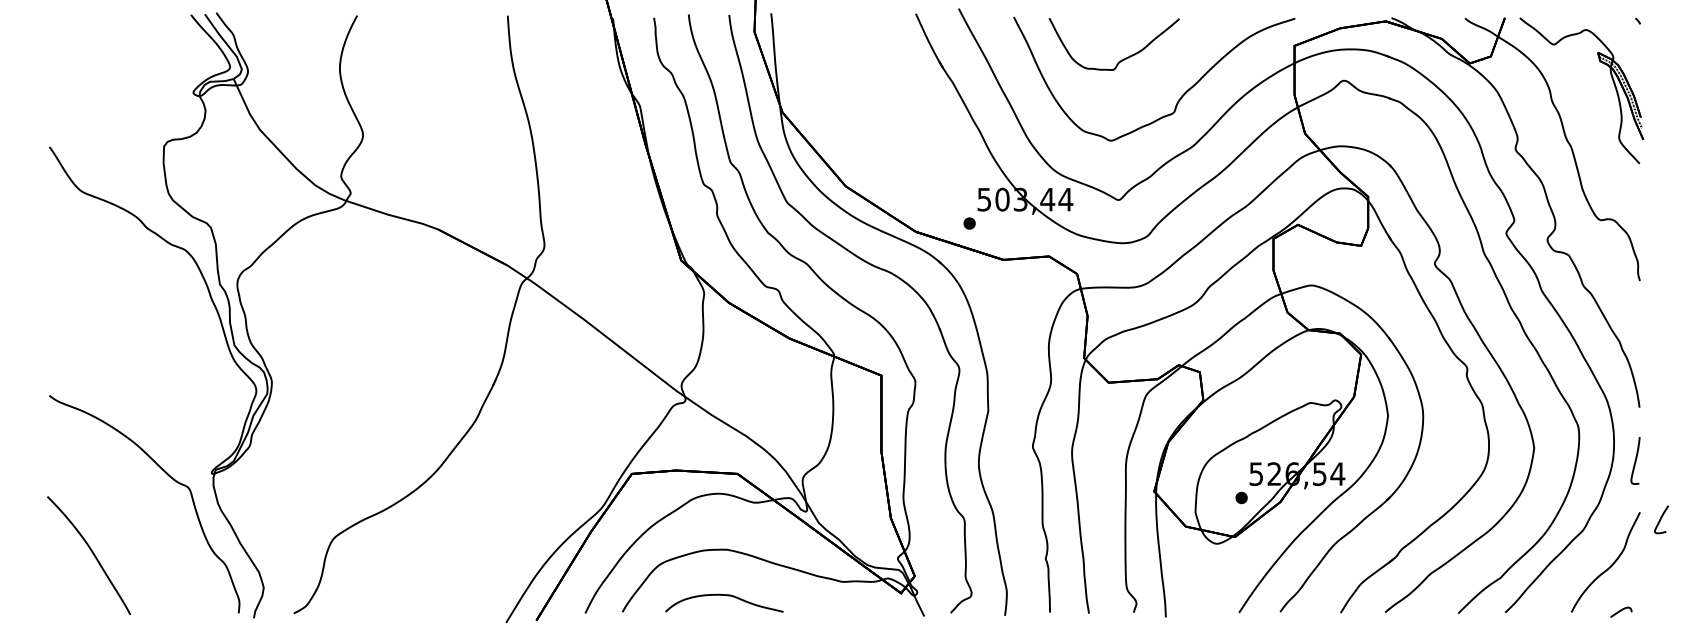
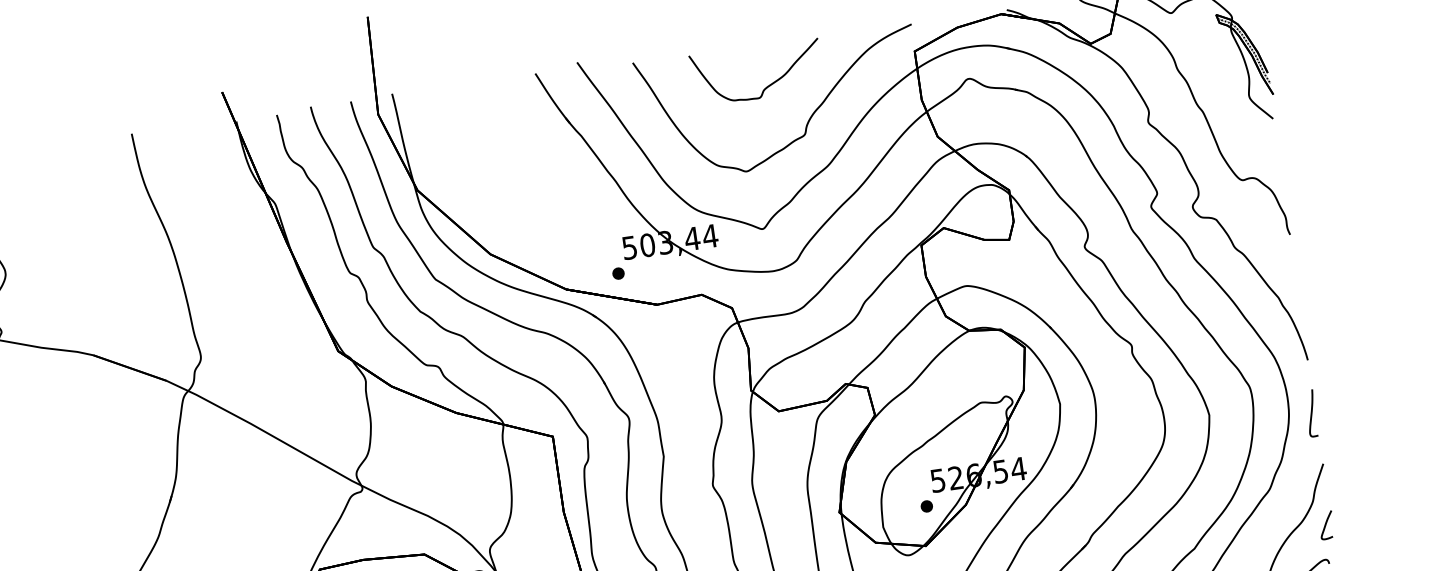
curve: (1121, 59) -> (766, 86), moved
curve: (1661, 519) -> (1326, 525), moved

